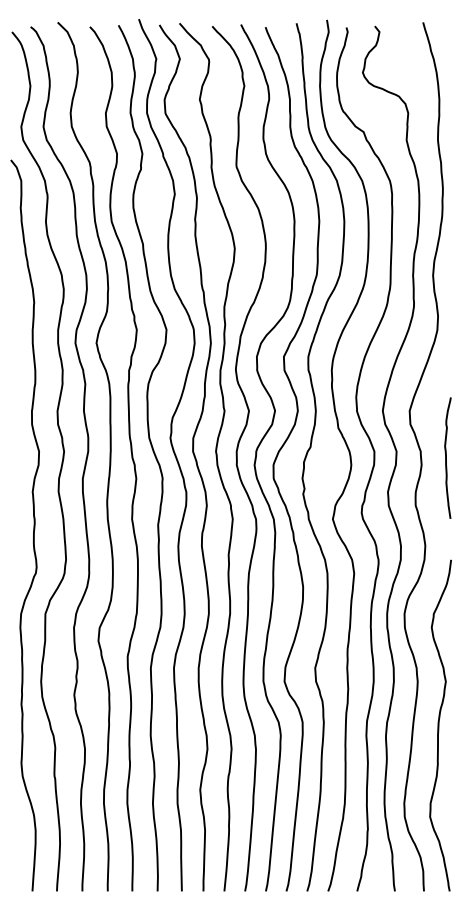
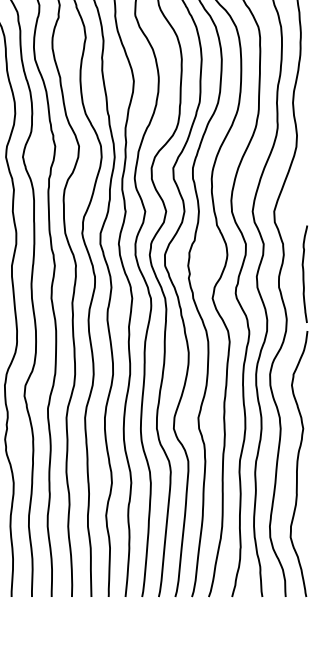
curve: (446, 457) -> (303, 273), moved

